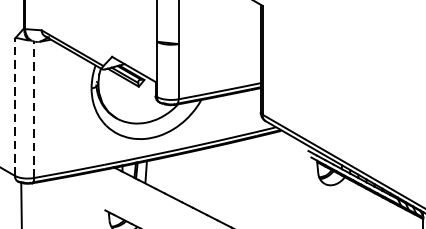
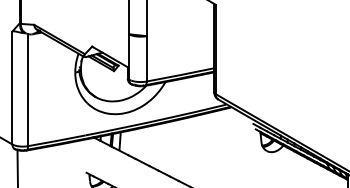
line: (15, 106) -> (12, 87), dashed -> solid
line: (34, 109) -> (28, 89), dashed -> solid

